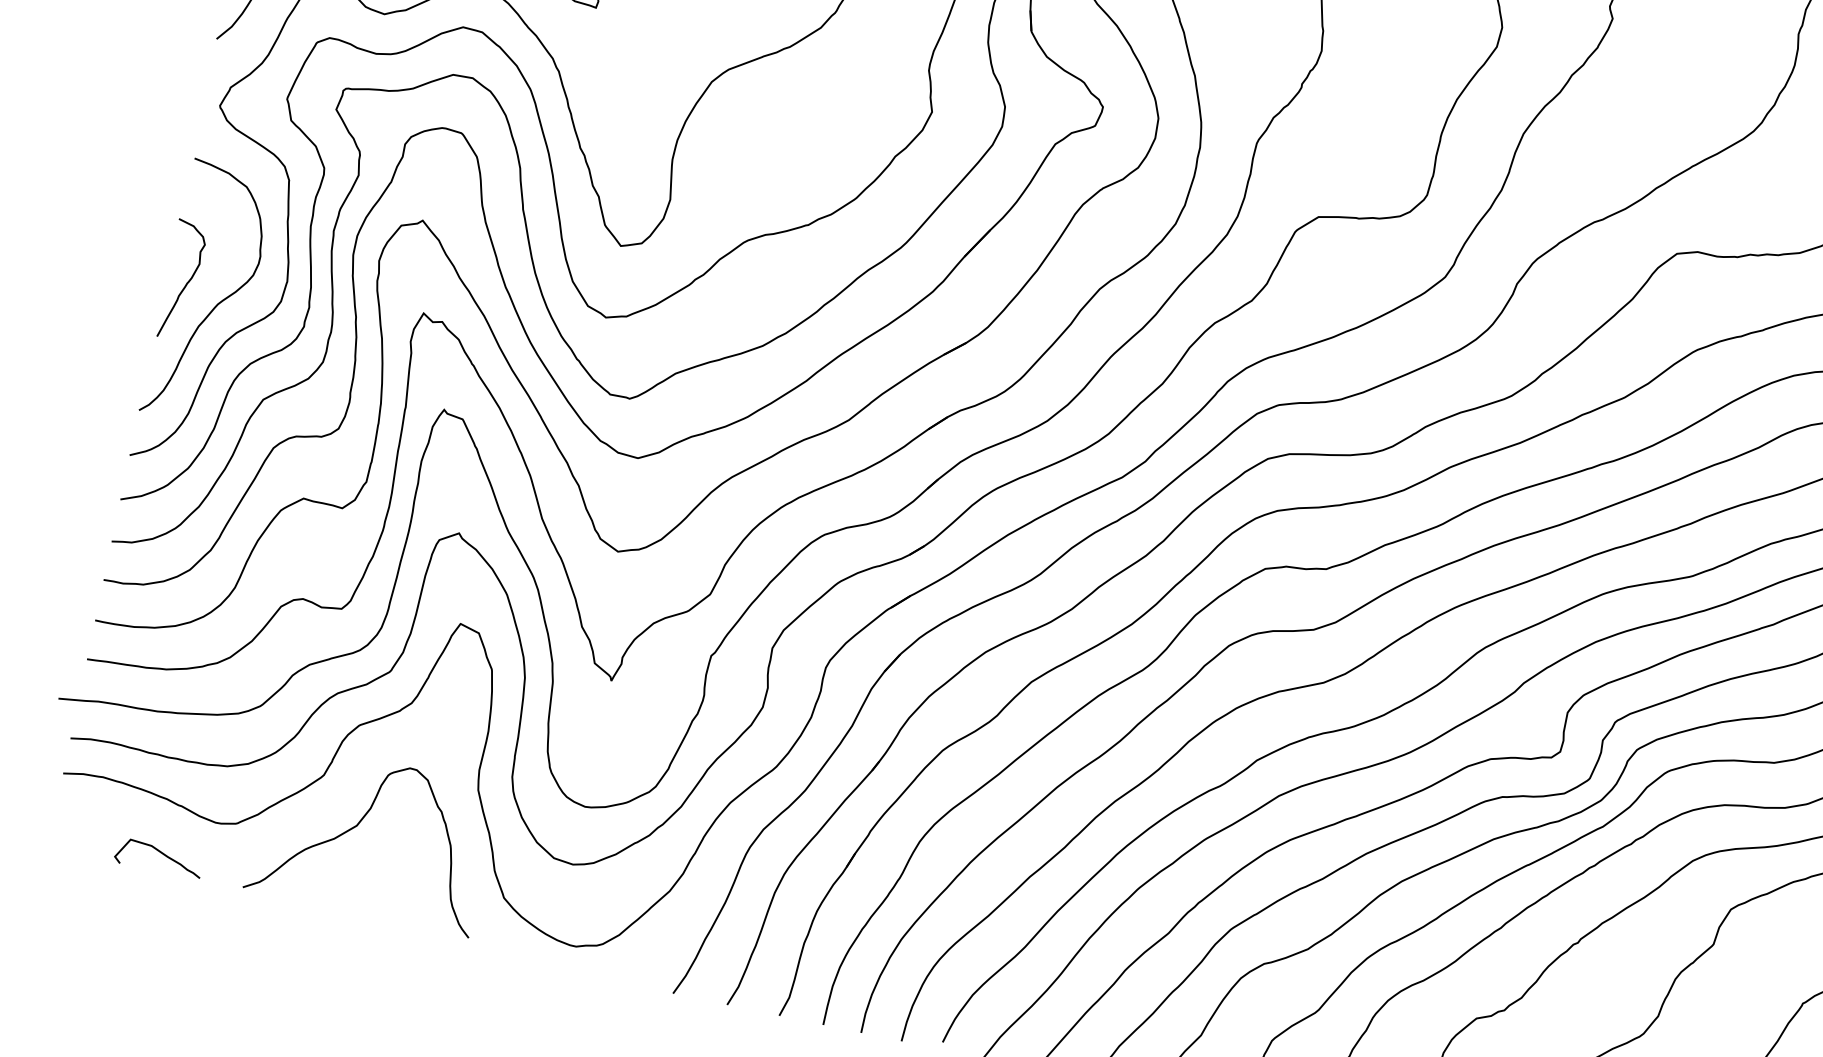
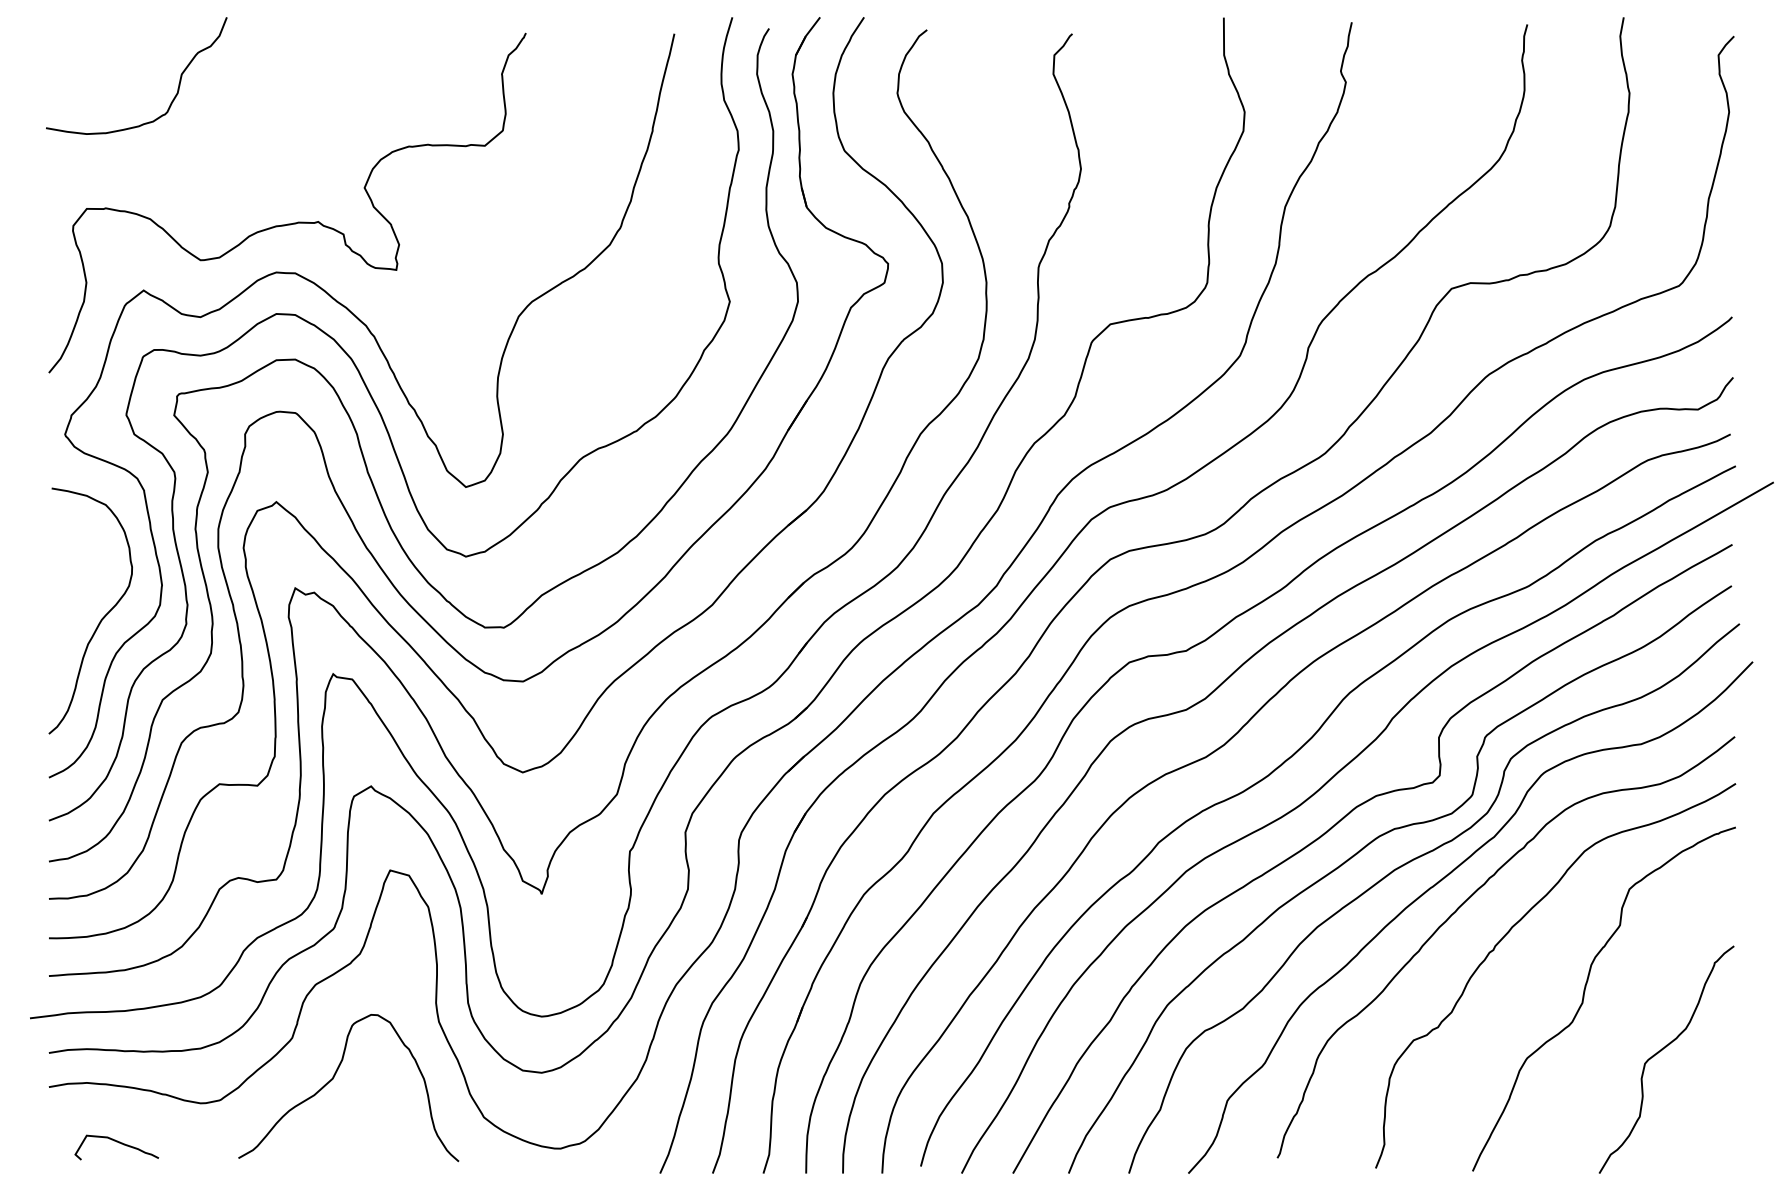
curve: (185, 284) -> (67, 607), removed
curve: (159, 853) -> (116, 1142), moved

